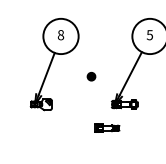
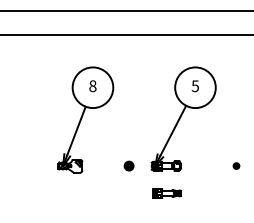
part: (90, 76) -> (128, 165), moved
part: (106, 128) -> (166, 193), moved

